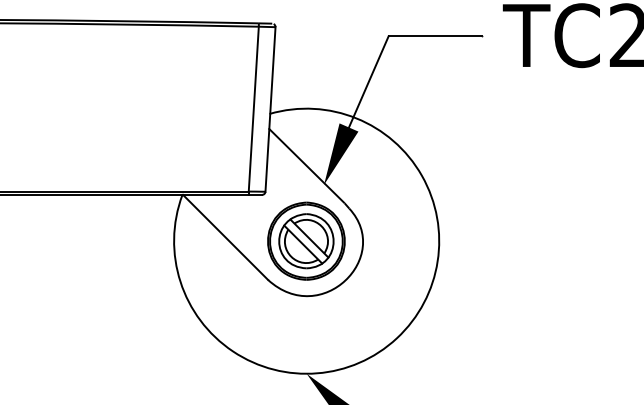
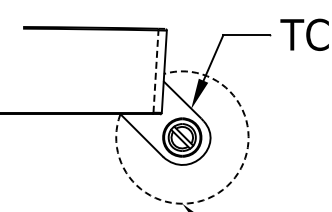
line: (254, 108) -> (156, 71), solid -> dashed
arc: (396, 339) -> (227, 186), solid -> dashed

